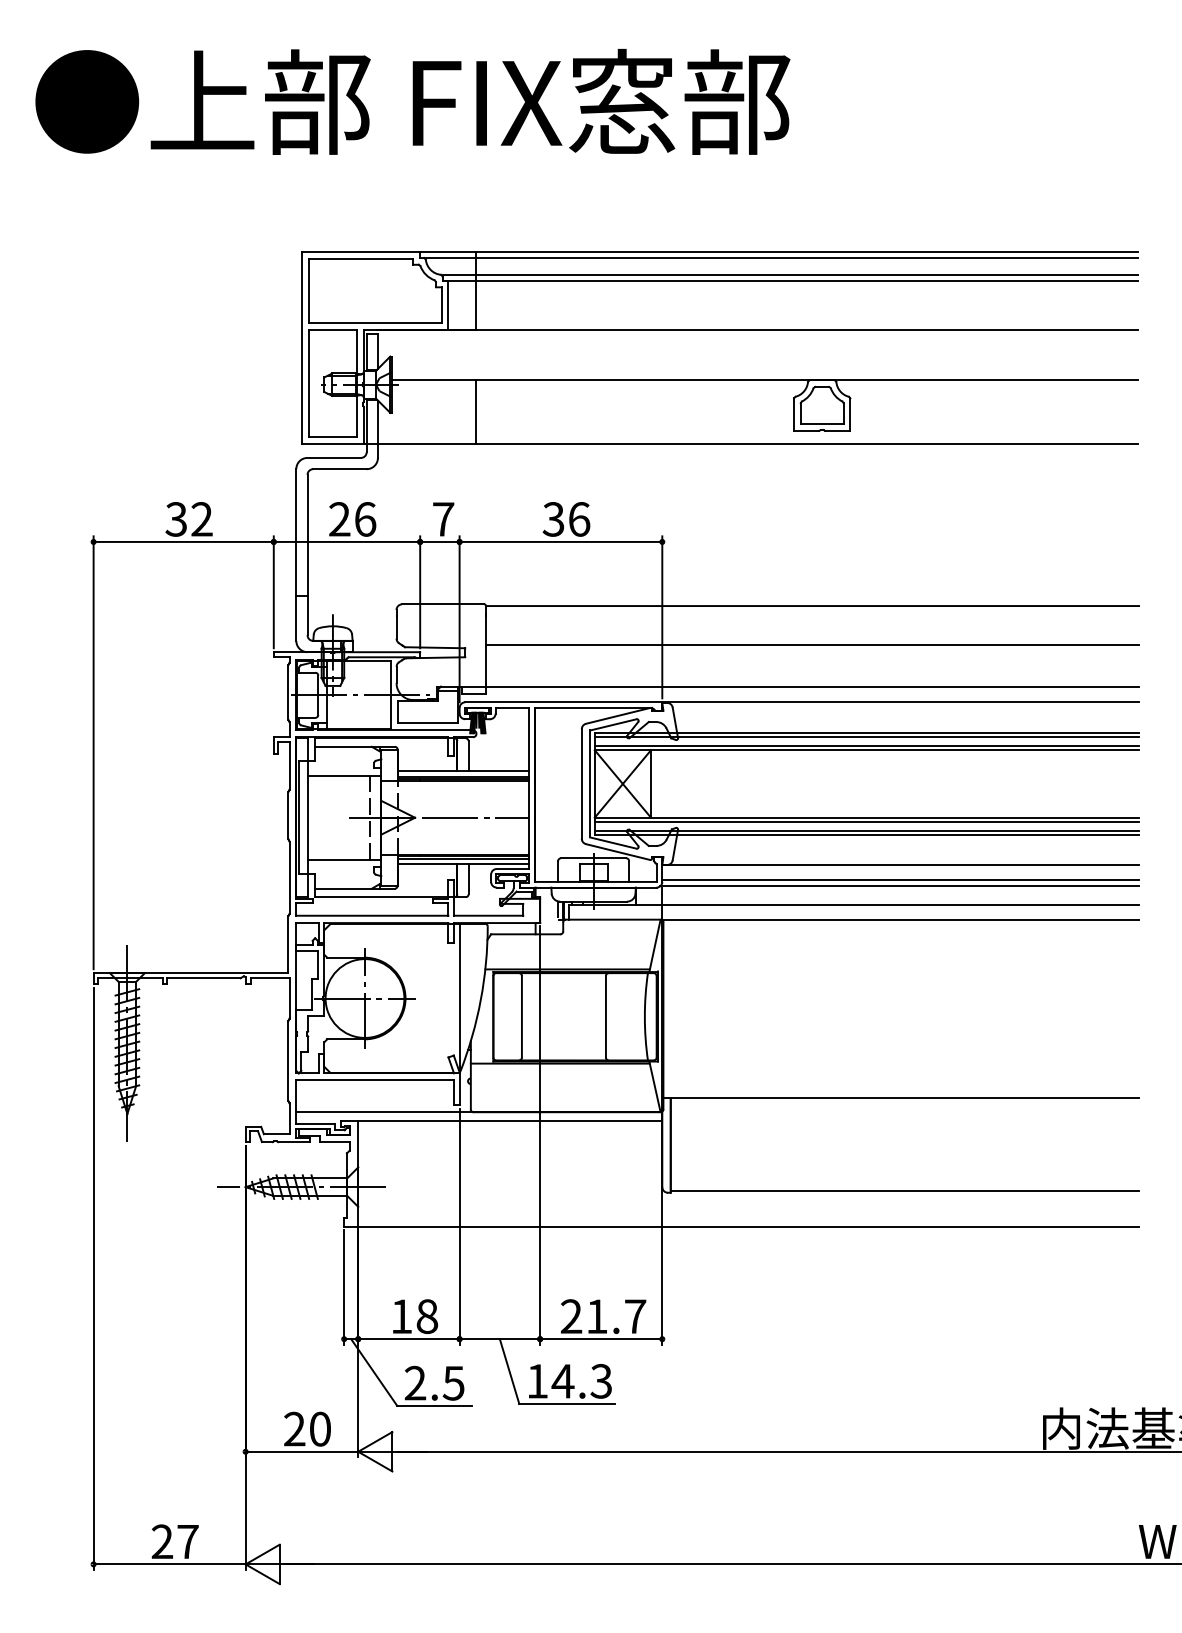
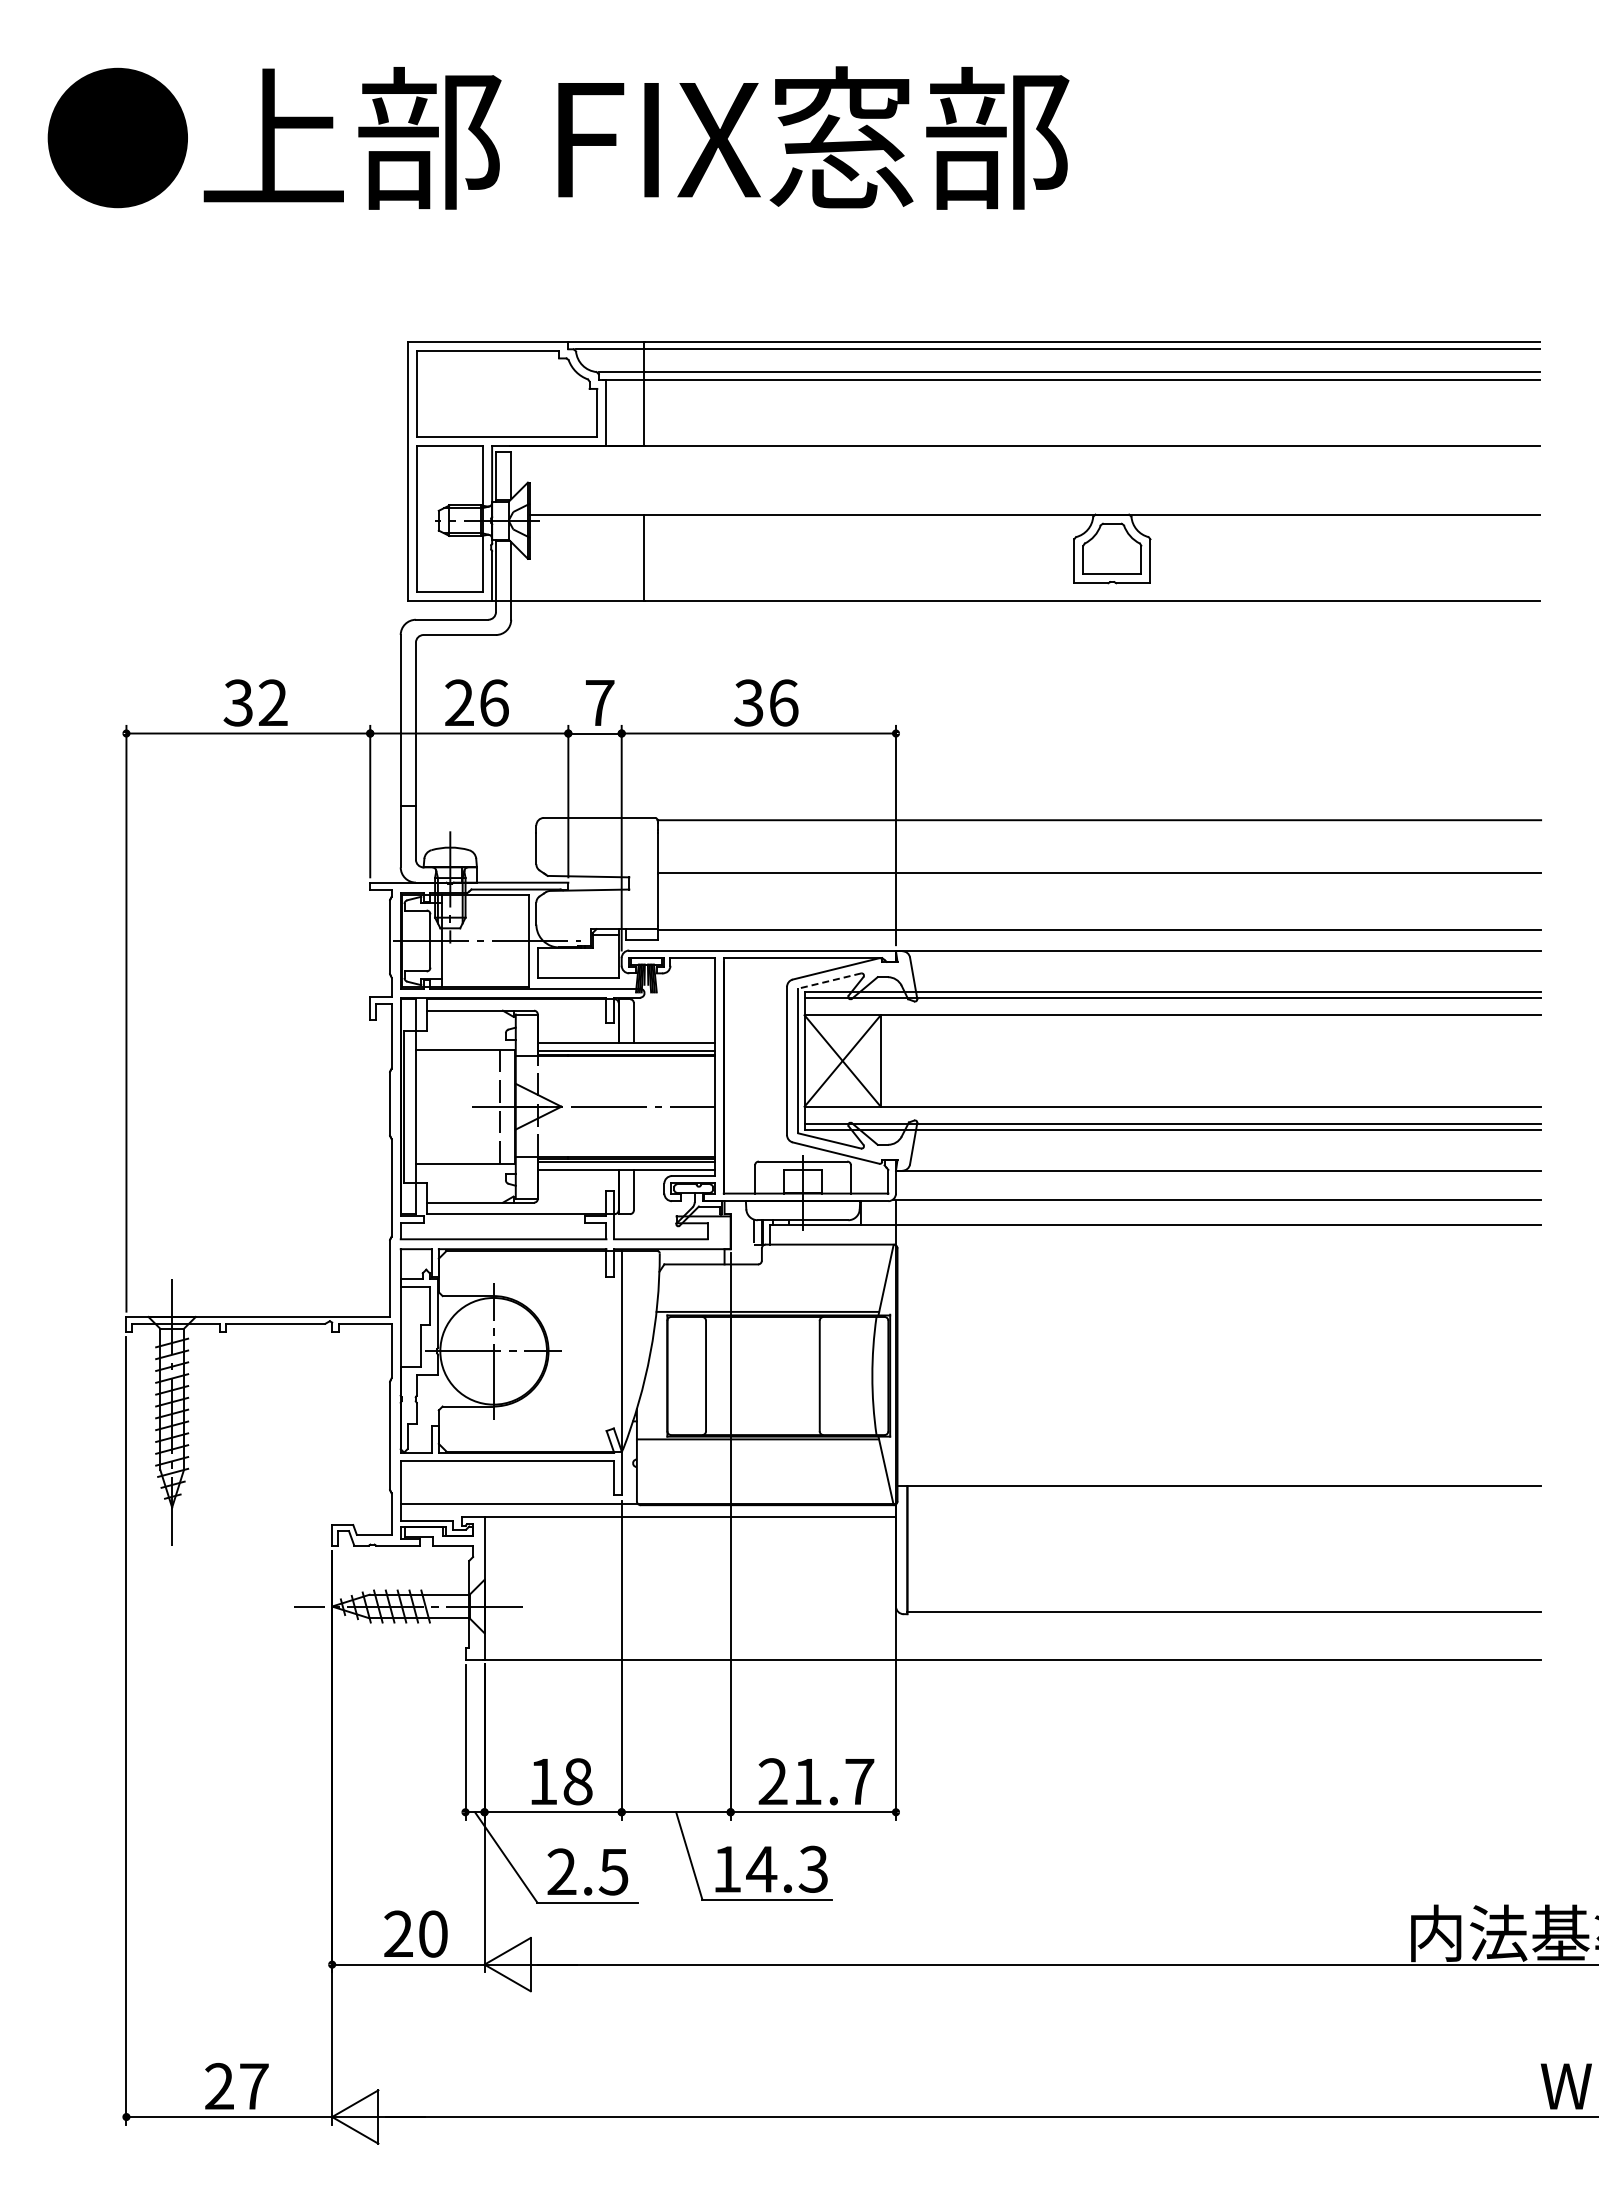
line: (613, 725) -> (829, 981), solid -> dashed
line: (866, 745) -> (1172, 1009), removed
line: (866, 822) -> (1172, 1112), removed
line: (900, 879) -> (1218, 1190), removed
line: (900, 920) -> (1218, 1245), removed

